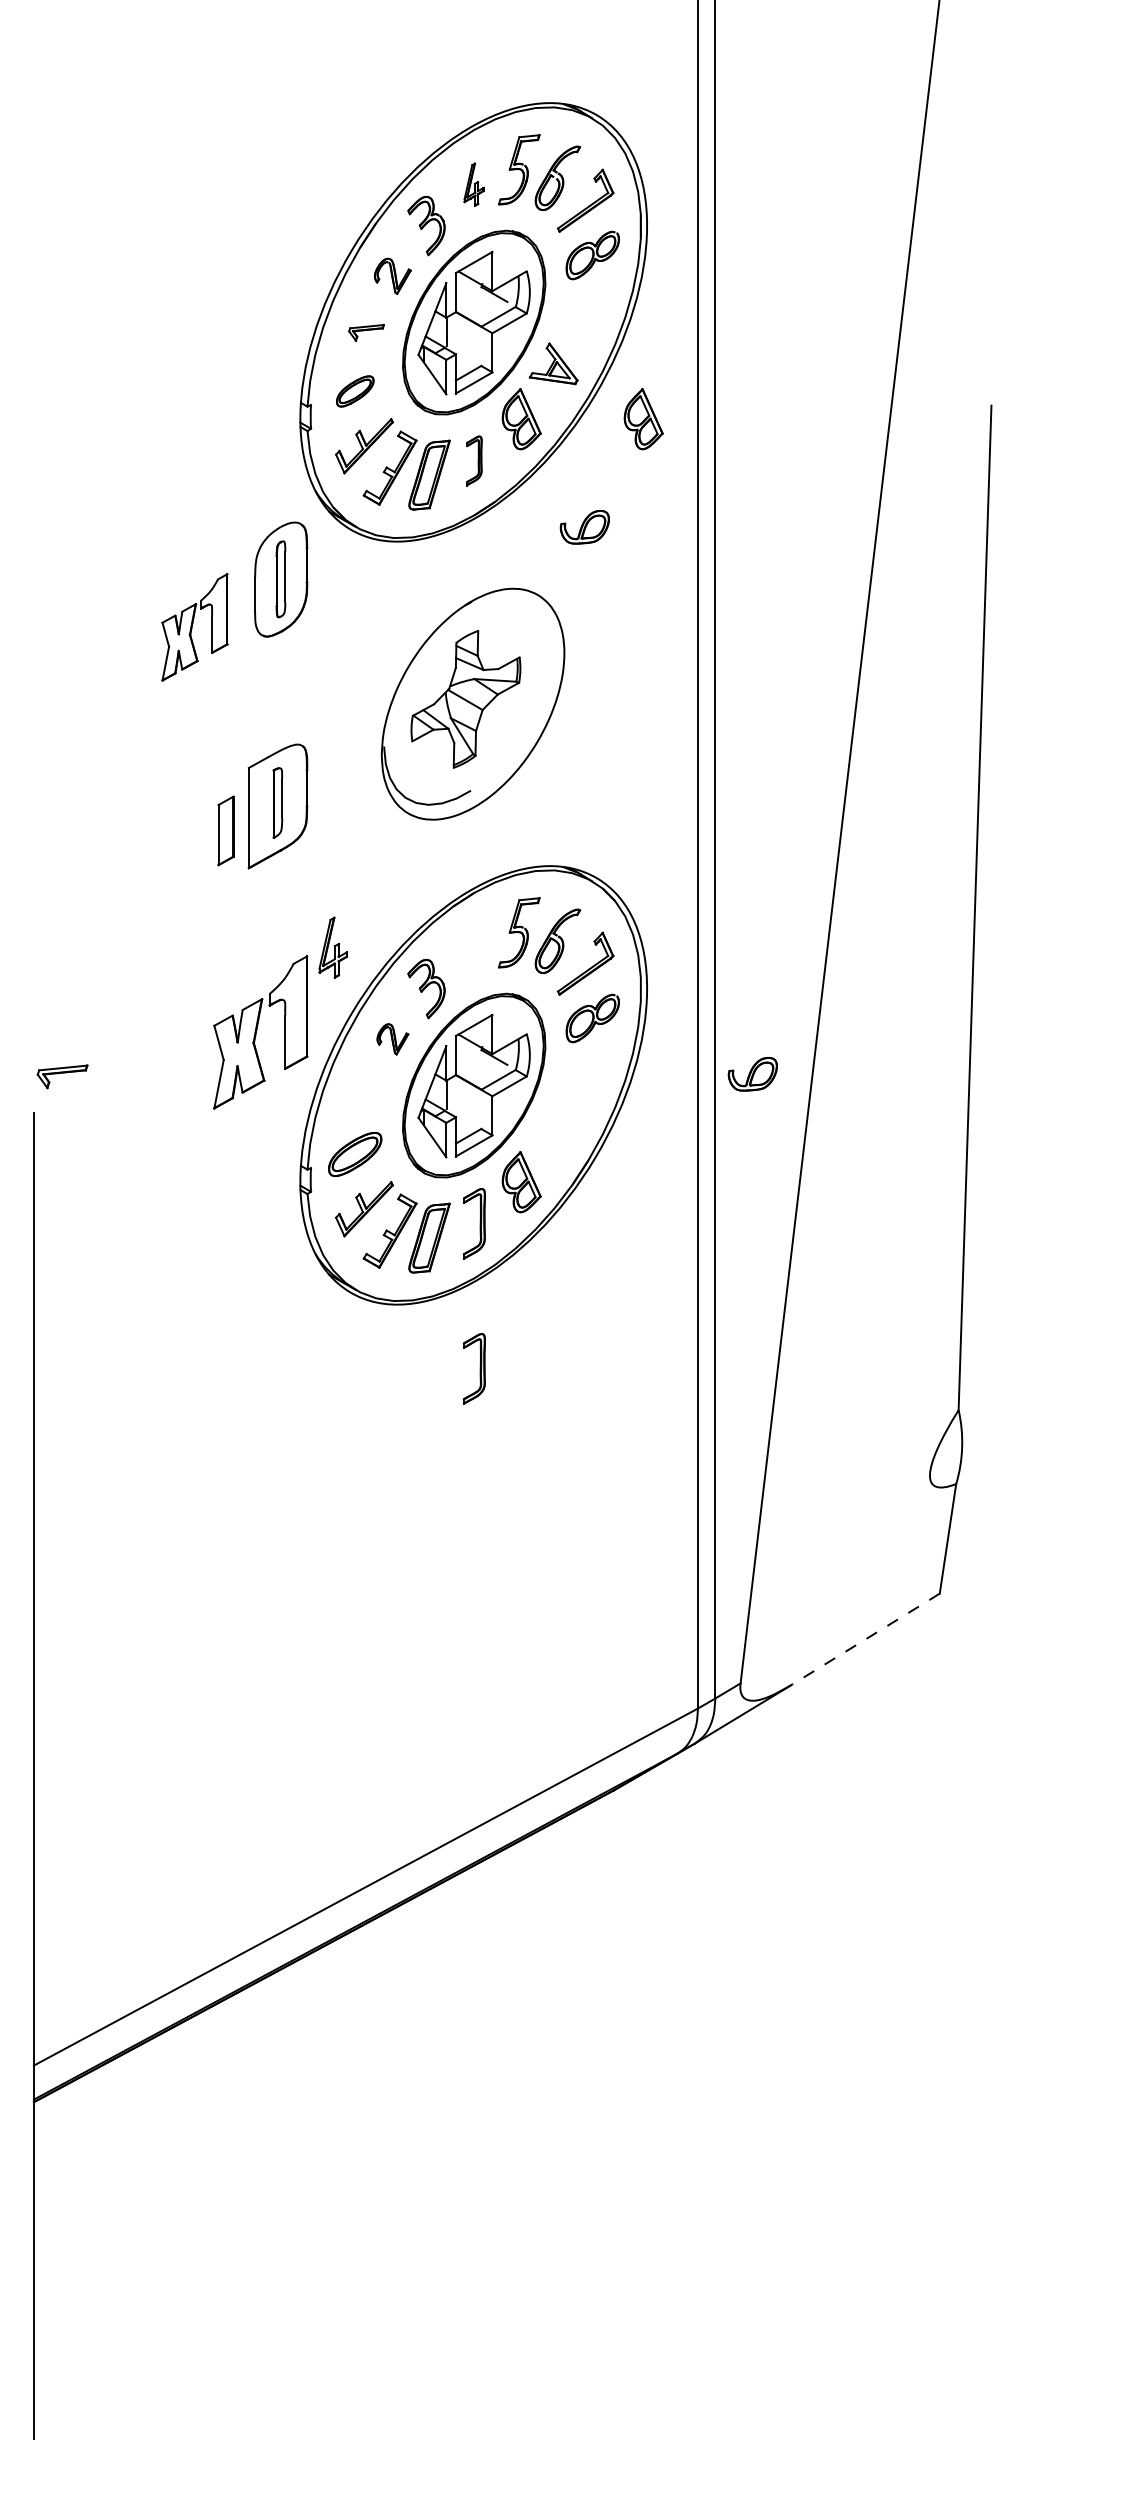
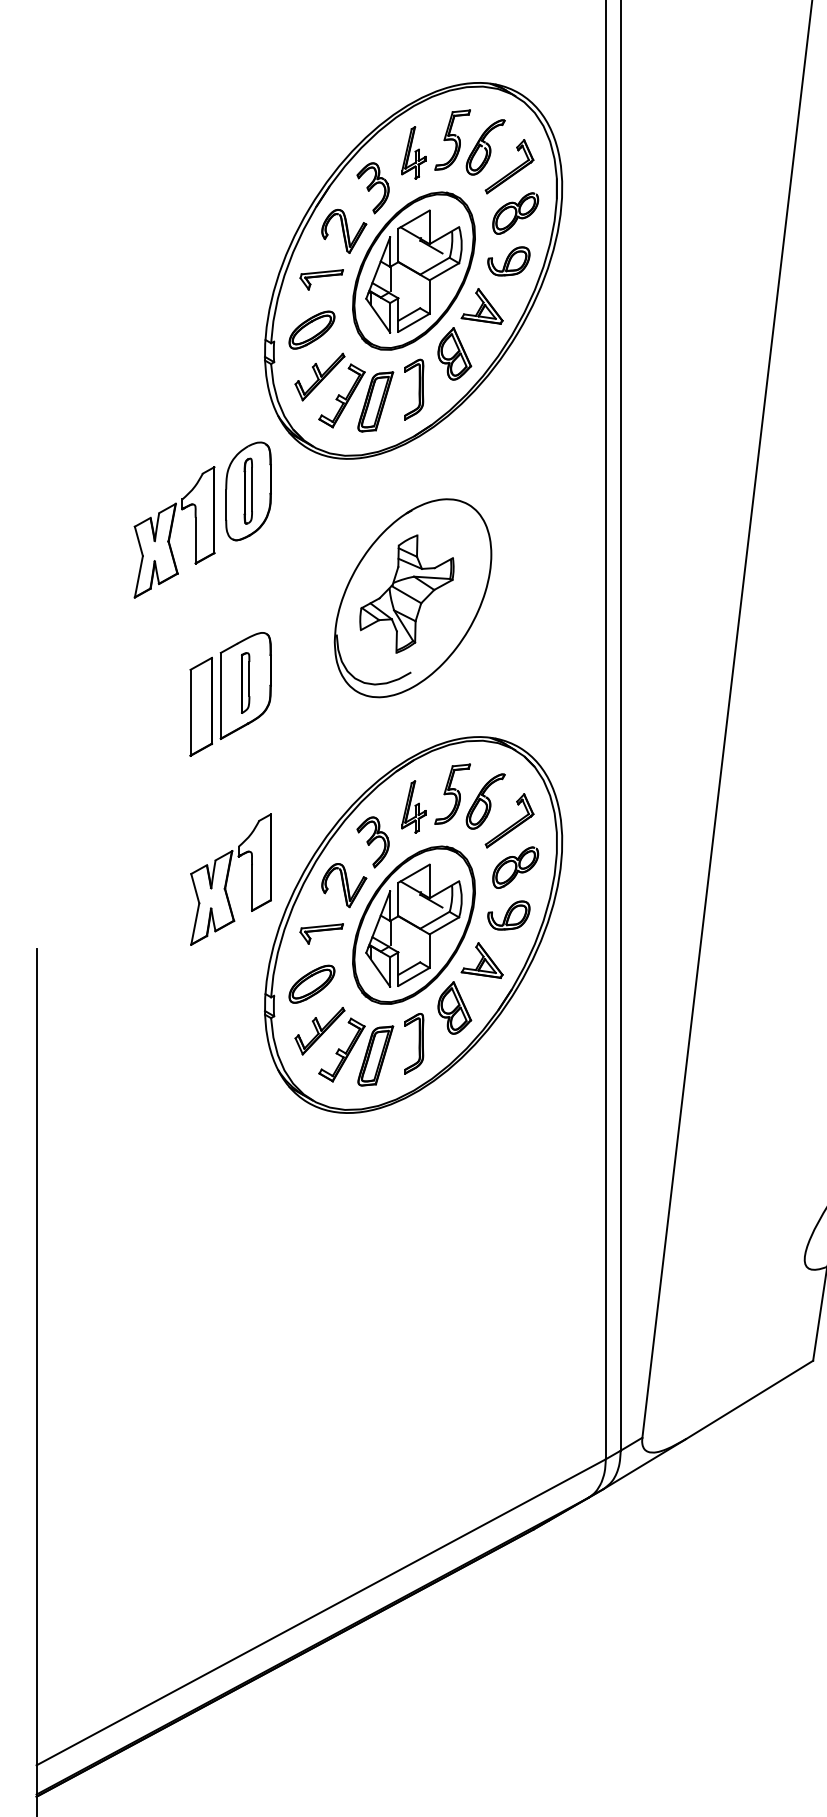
part: (473, 184) -> (413, 152), size x1.43
part: (392, 276) -> (343, 231), size x1.43
part: (366, 332) -> (321, 279), size x1.43
part: (355, 391) -> (312, 330), size x1.43
part: (643, 419) -> (559, 354), removed
part: (473, 460) -> (413, 389), size x1.43
part: (584, 526) -> (508, 260), moved
part: (194, 627) -> (174, 532), size x1.43
part: (225, 830) -> (200, 706), size x1.67
part: (332, 947) -> (413, 806), moved
part: (392, 1039) -> (343, 885), size x1.67
part: (752, 1073) -> (508, 914), moved
part: (62, 1076) -> (321, 933), moved
part: (553, 1126) -> (481, 960), added
part: (473, 1368) -> (413, 1167), removed
line: (866, 1639) -> (750, 1400), dashed -> solid

